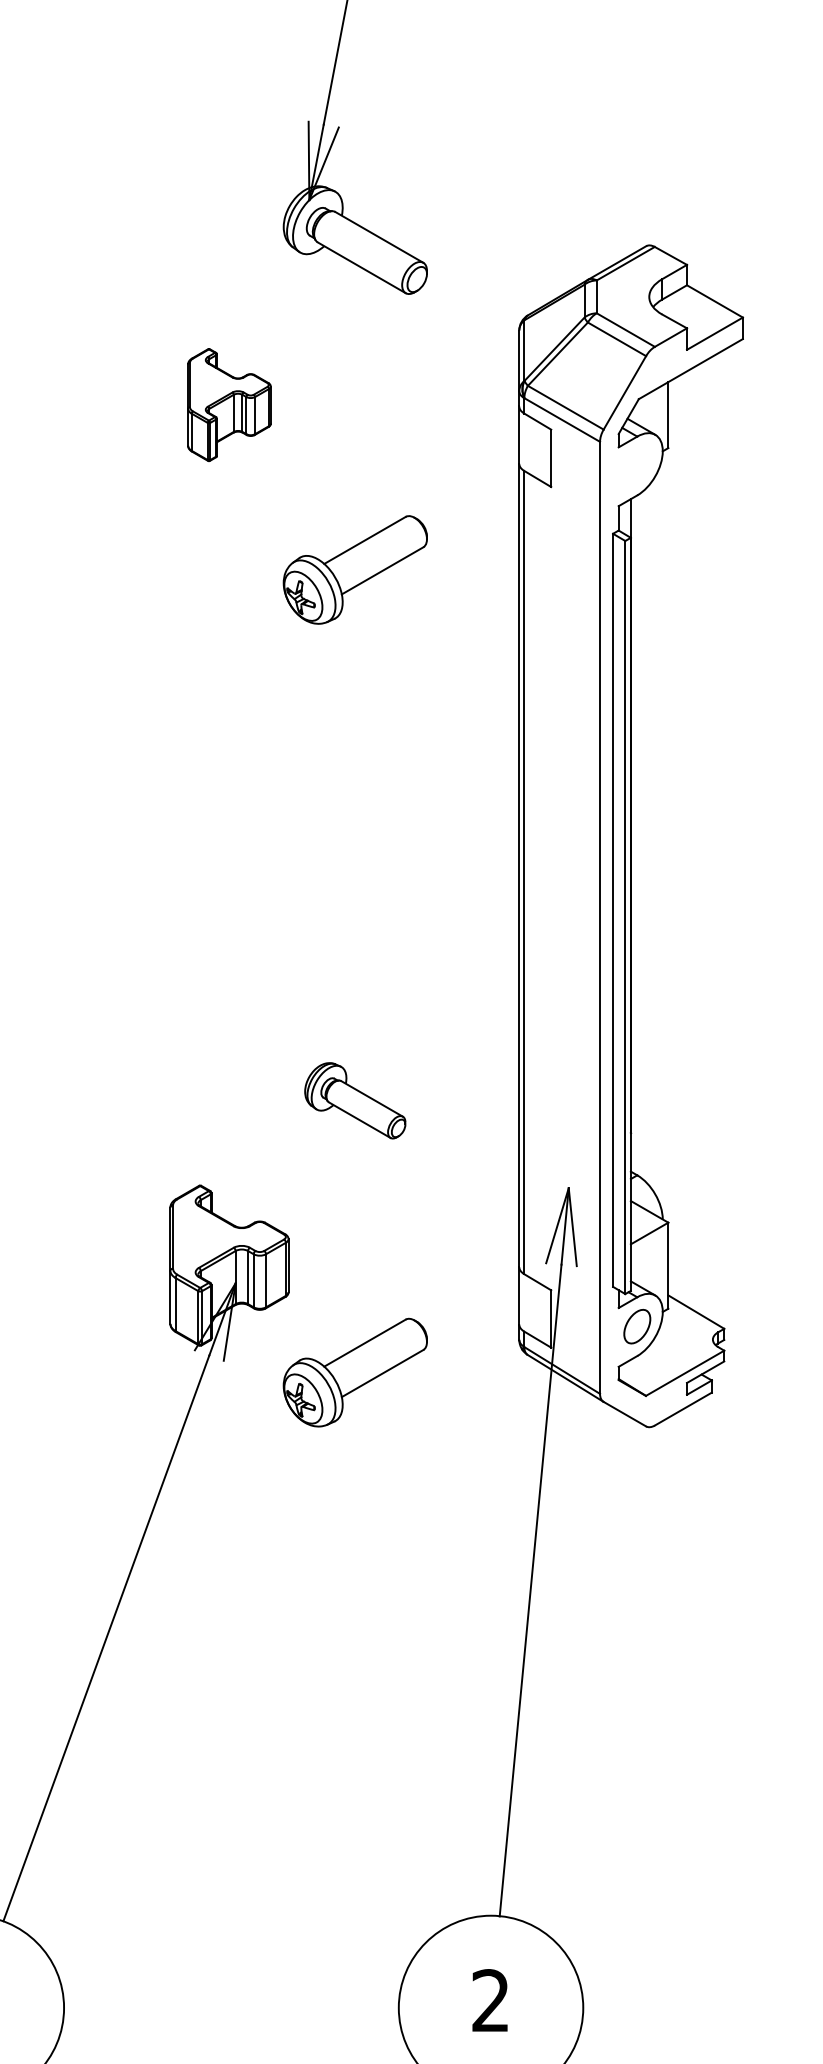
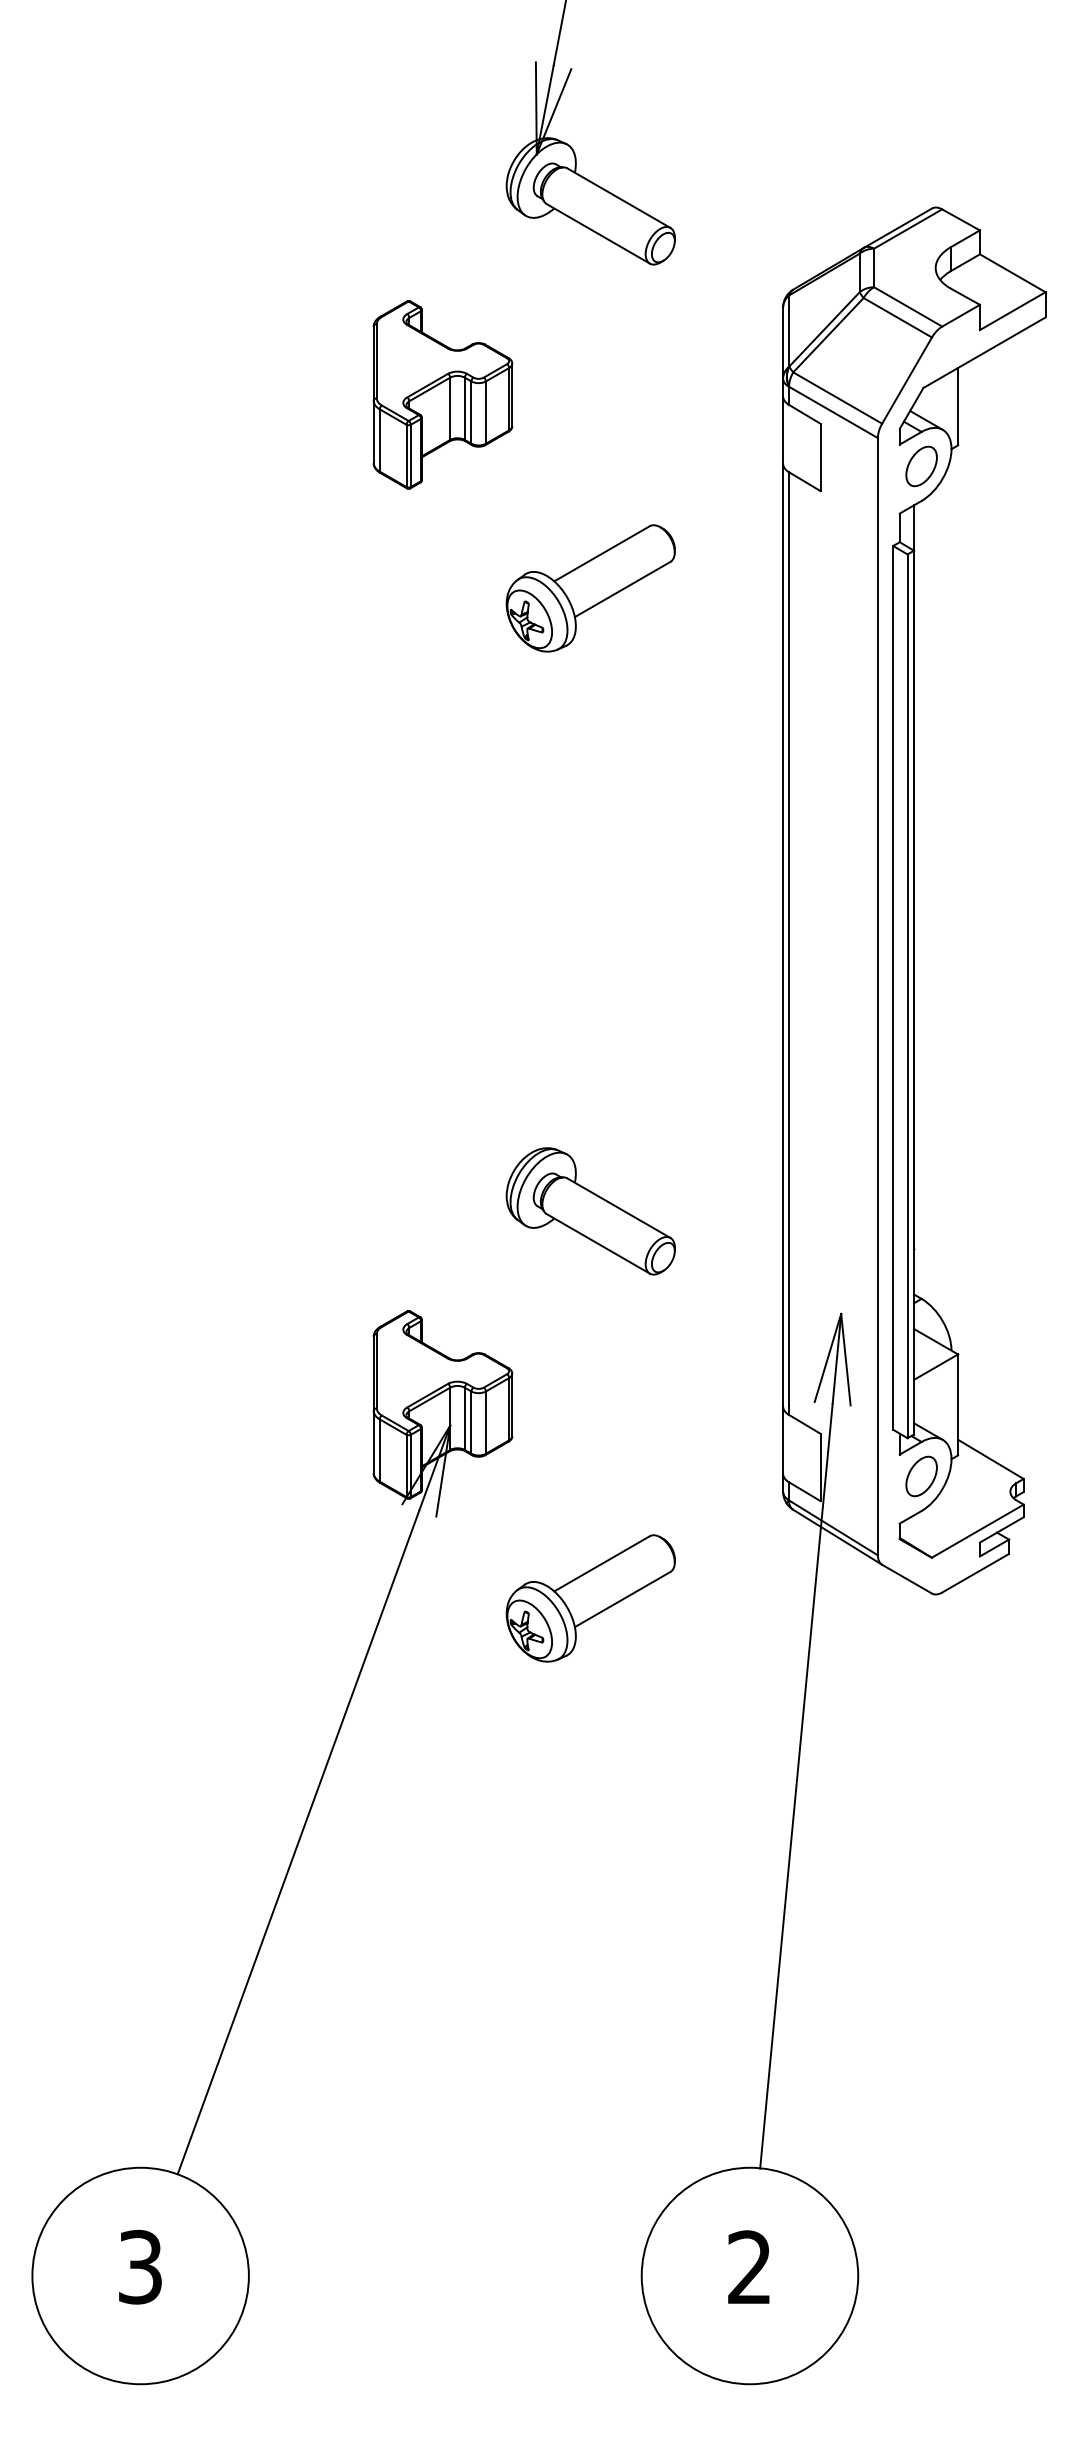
part: (229, 404) -> (442, 394), size x1.43
part: (637, 466) -> (921, 466), added
part: (355, 1100) -> (590, 1211), size x1.43
part: (355, 1372) -> (590, 1598), moved

